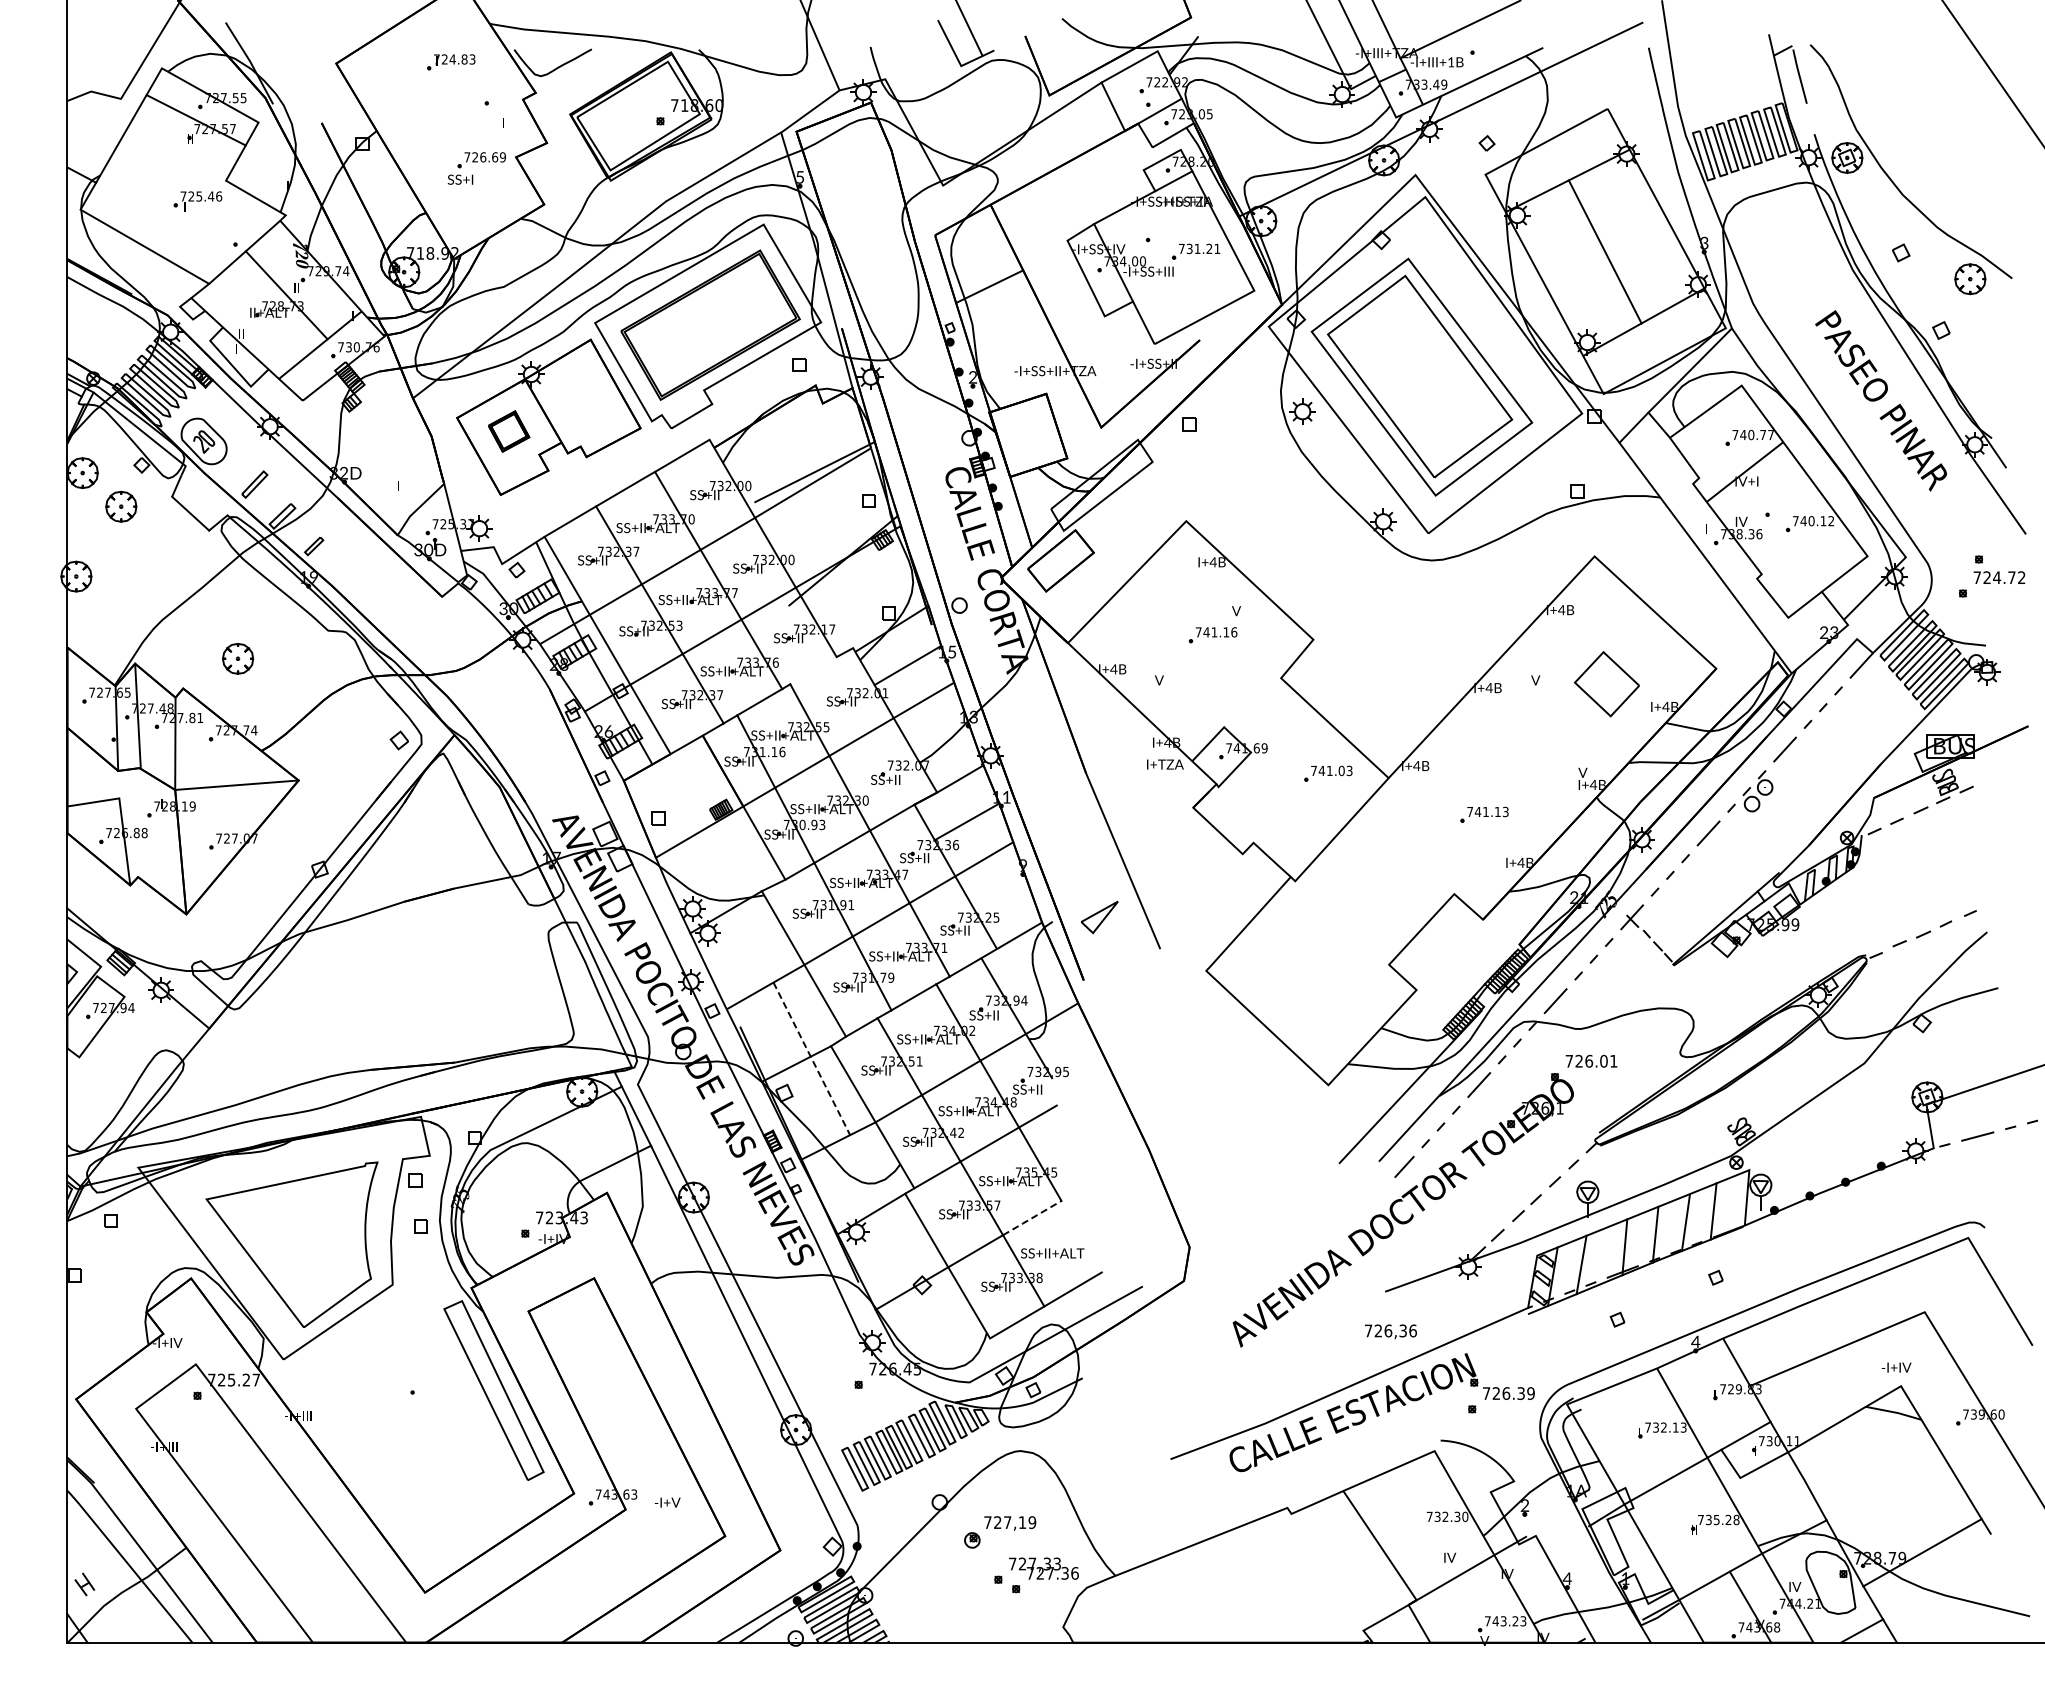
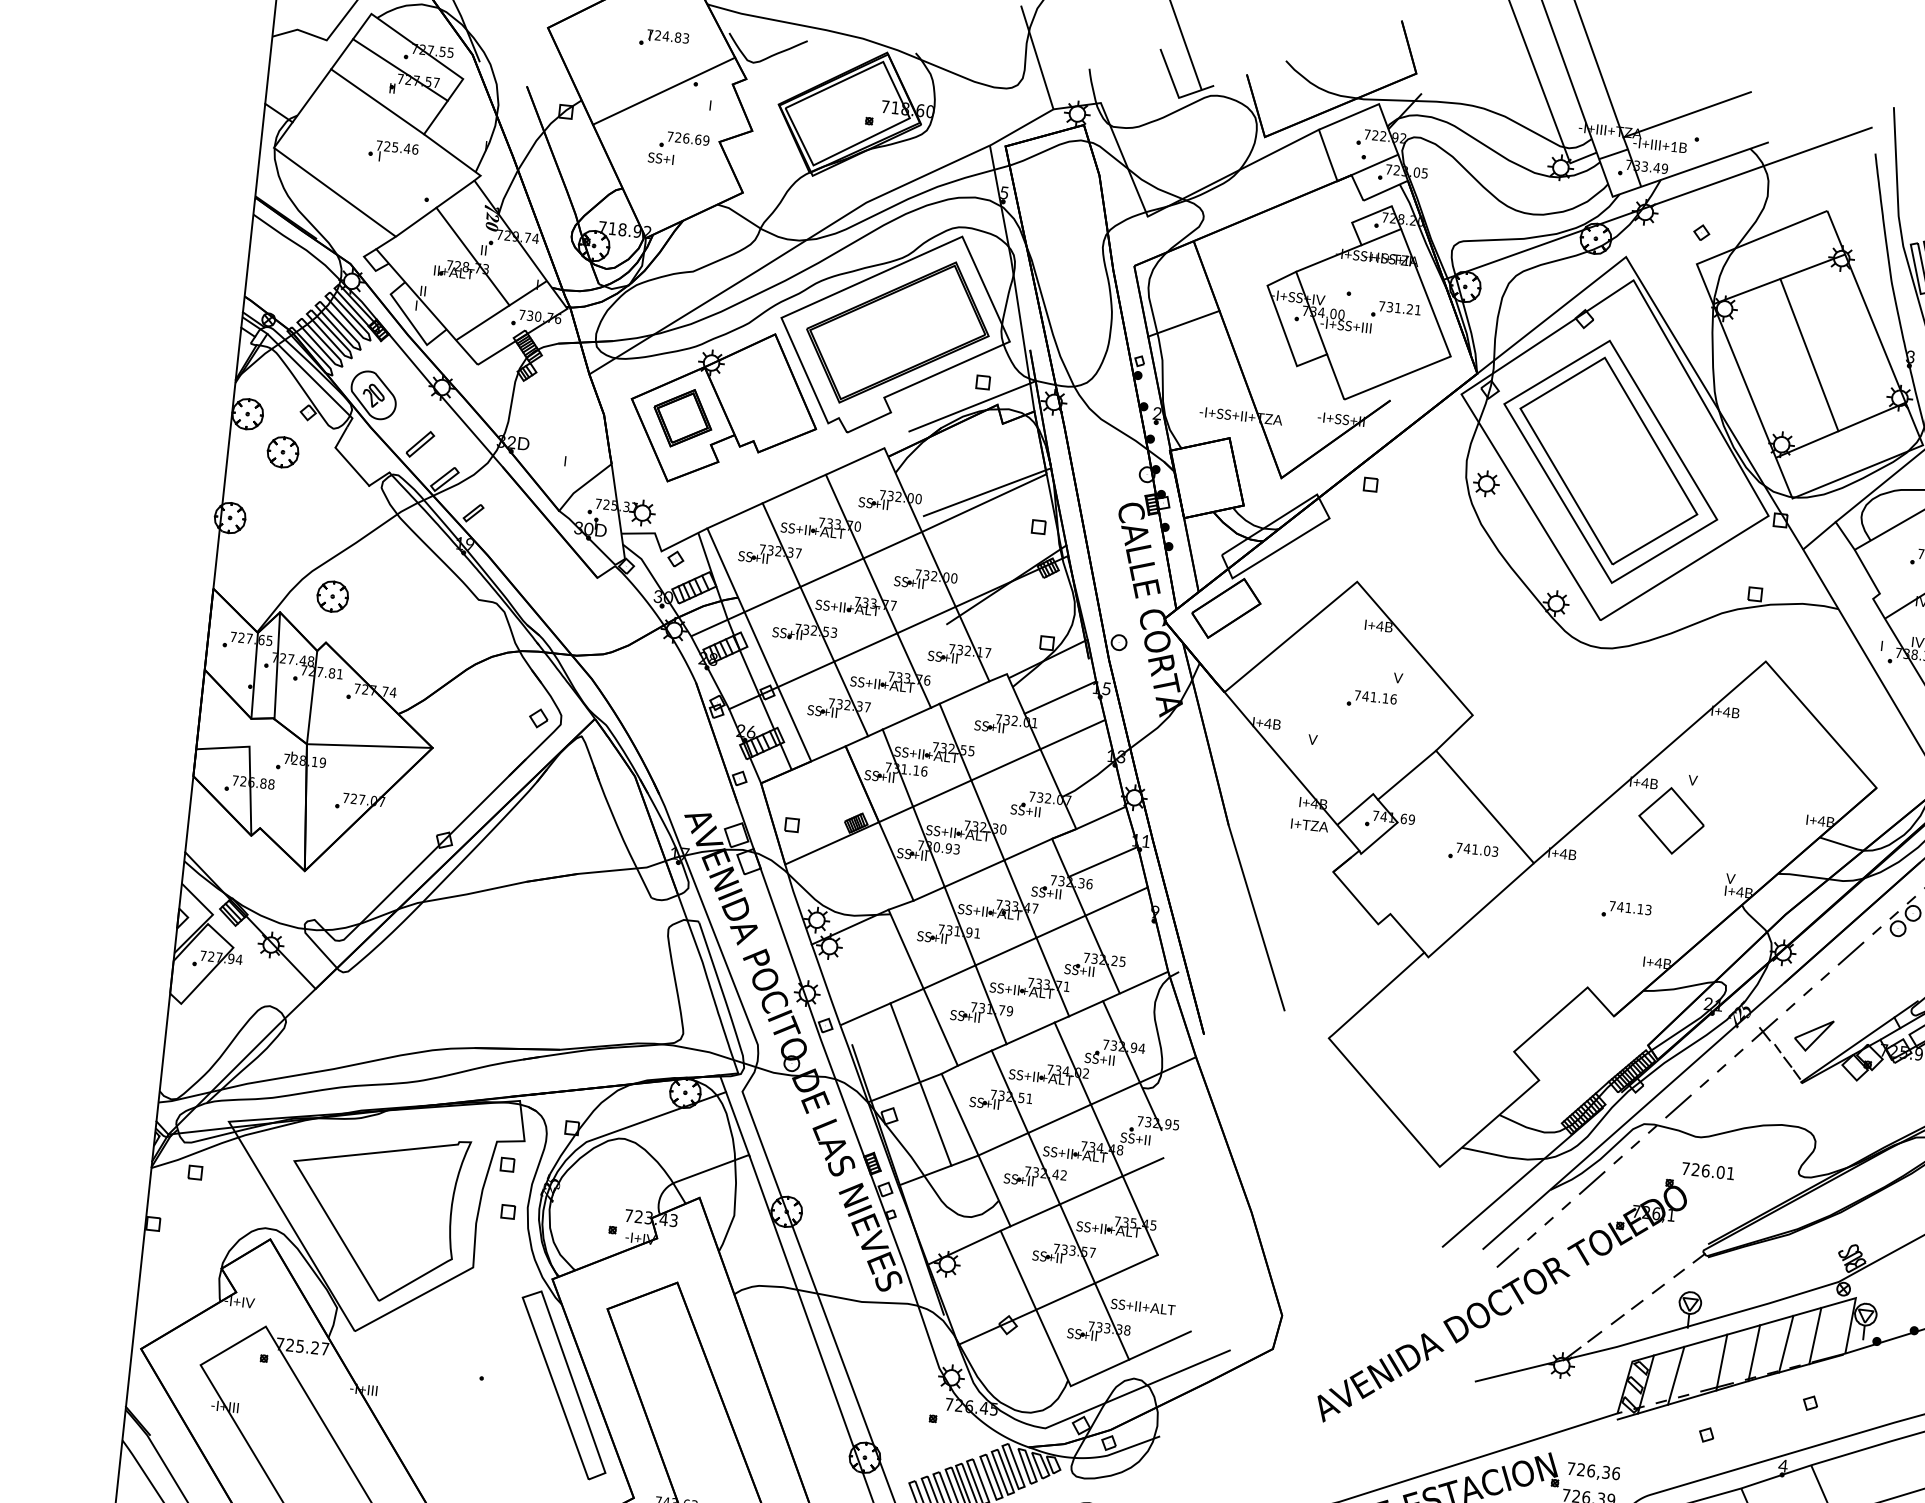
line: (456, 113) -> (664, 91), added
line: (177, 153) -> (377, 101), added
line: (791, 389) -> (972, 406), added
part: (508, 431) -> (682, 418), size x1.43
part: (238, 658) -> (333, 596), moved
line: (813, 670) -> (964, 692), added
part: (1606, 684) -> (1671, 821), moved
line: (1255, 705) -> (1407, 775), added
part: (1099, 917) -> (1813, 1035), moved
line: (812, 1059) -> (921, 1085), dashed -> solid
line: (1032, 1218) -> (1126, 1269), dashed -> solid
text: (1390, 1331) -> (1593, 1471), moved

